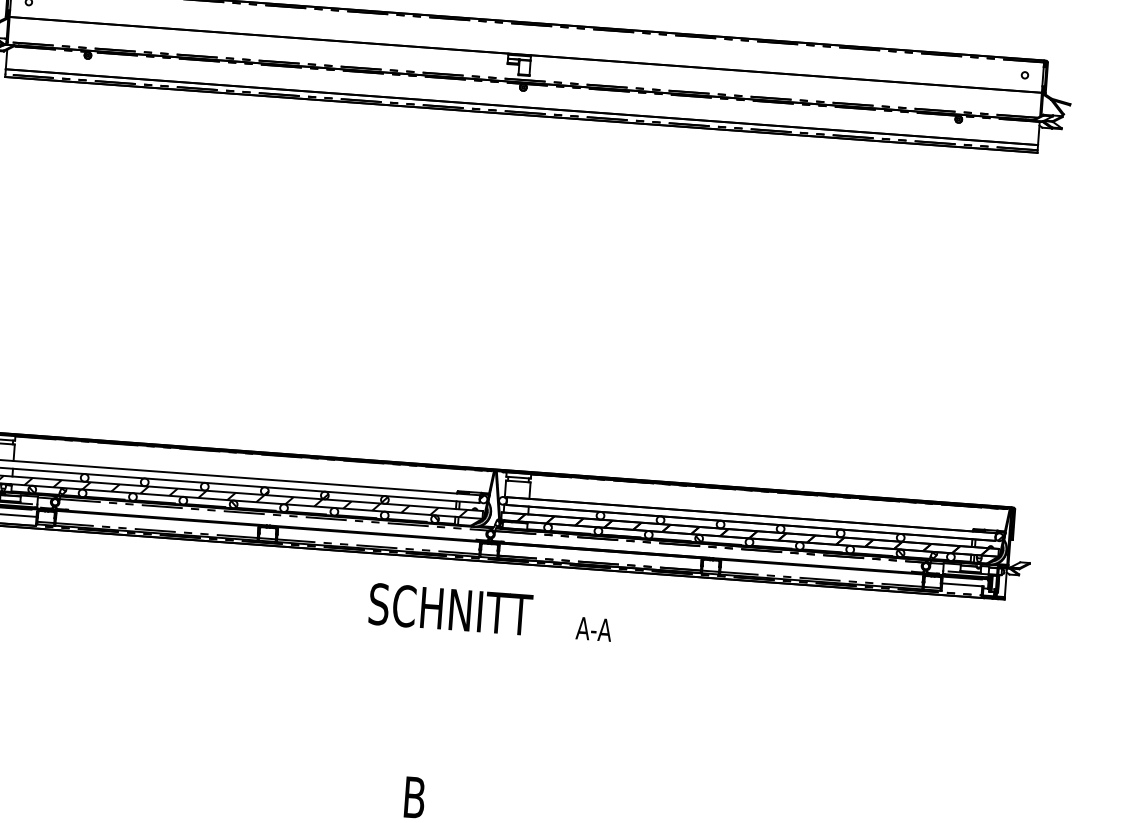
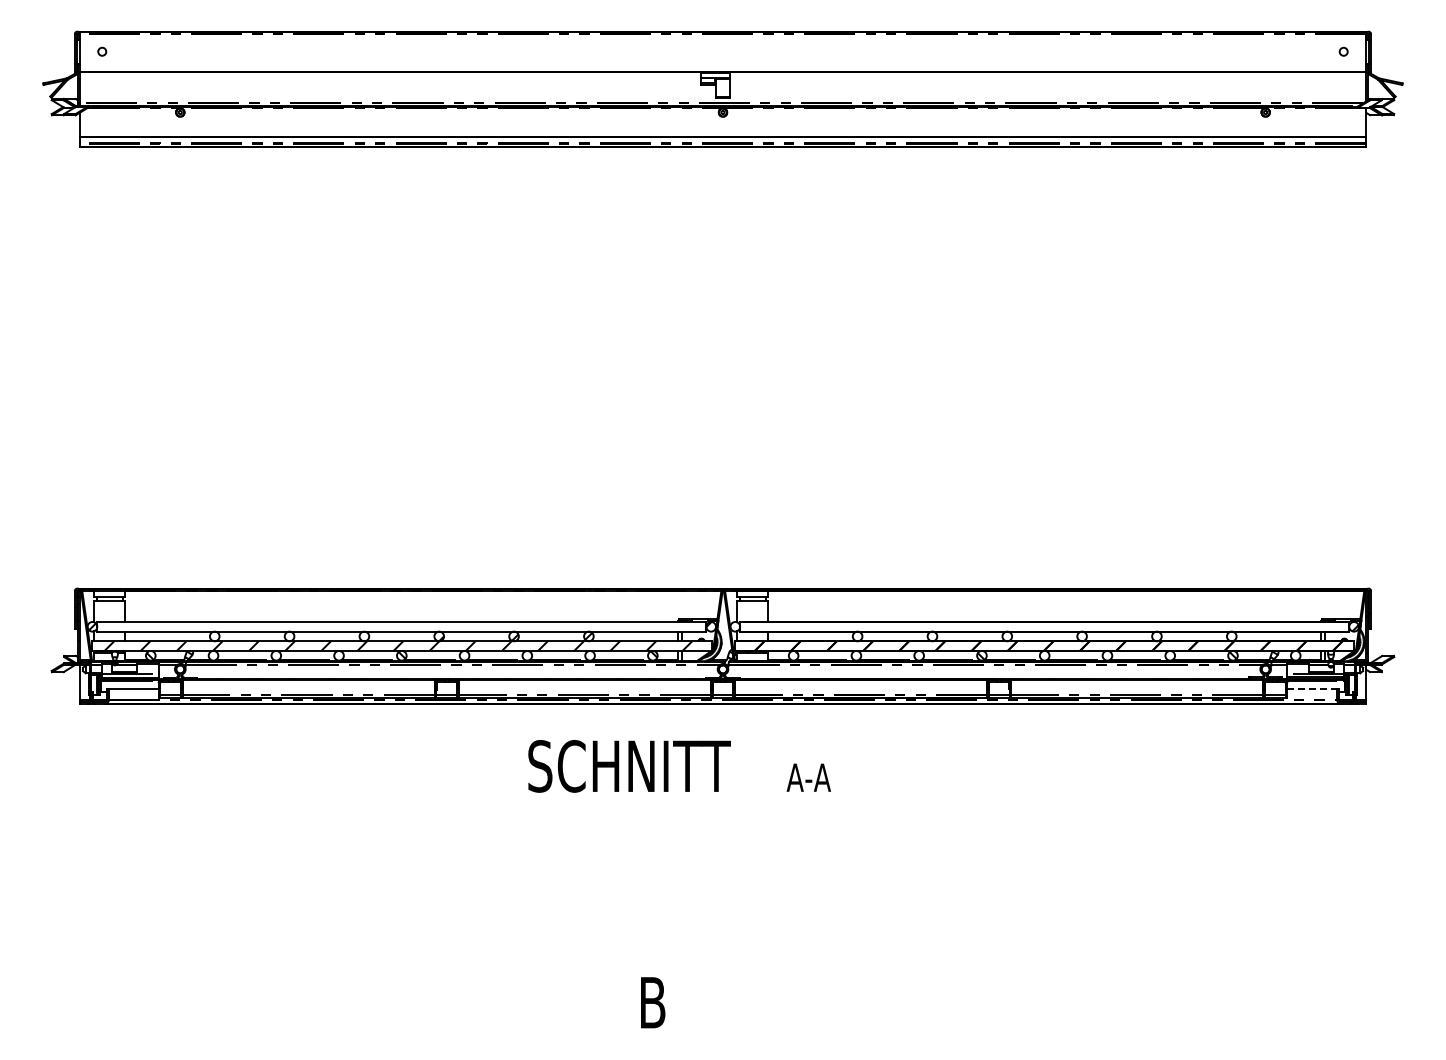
line: (962, 585) -> (1312, 689), solid -> dashed
text: (490, 612) -> (679, 766), moved

